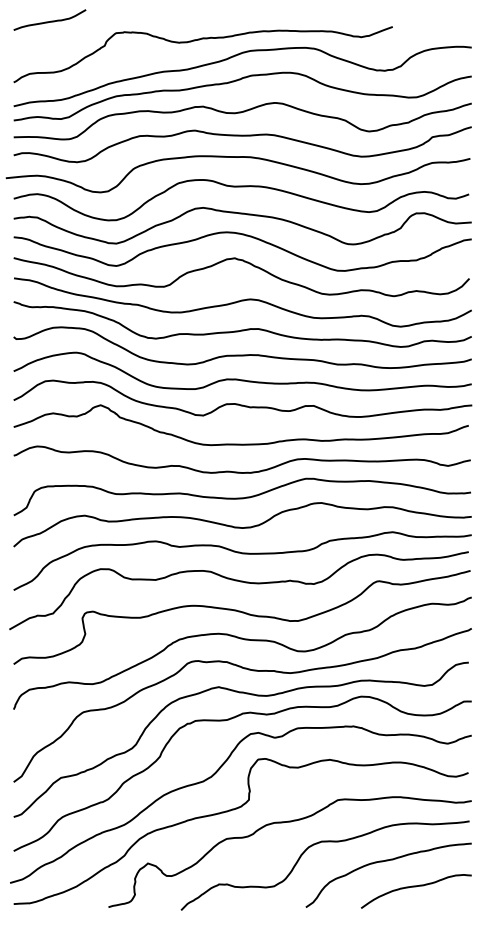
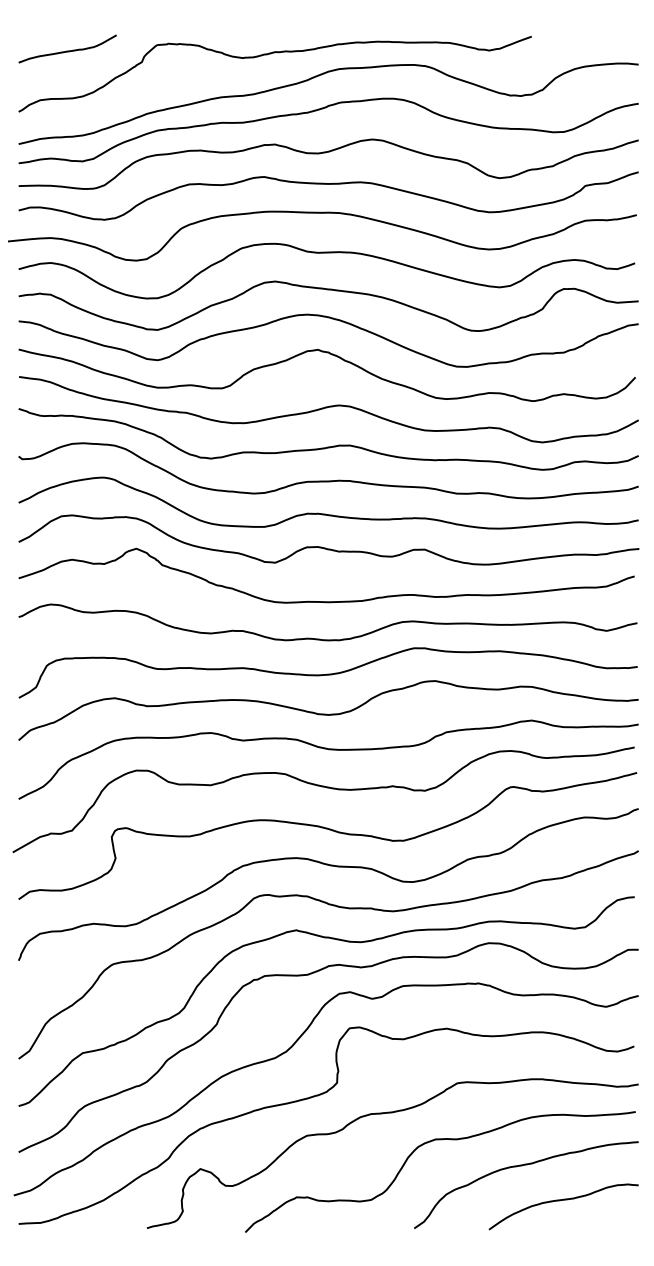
curve: (49, 21) -> (67, 50), moved

